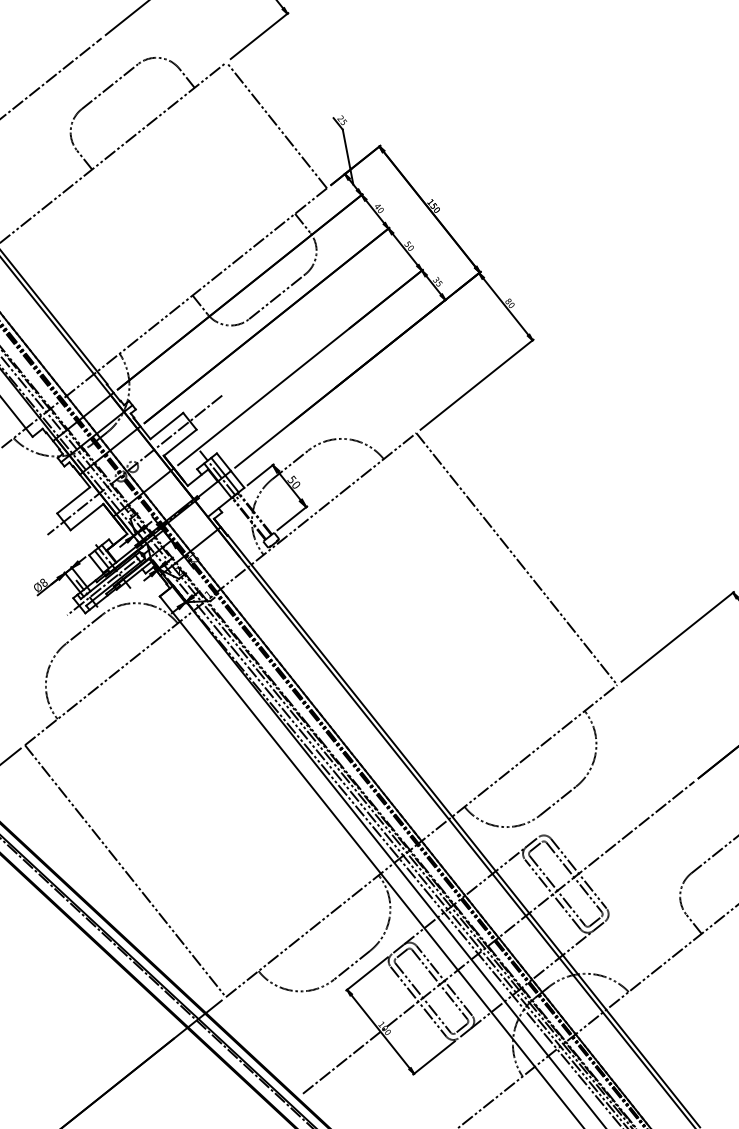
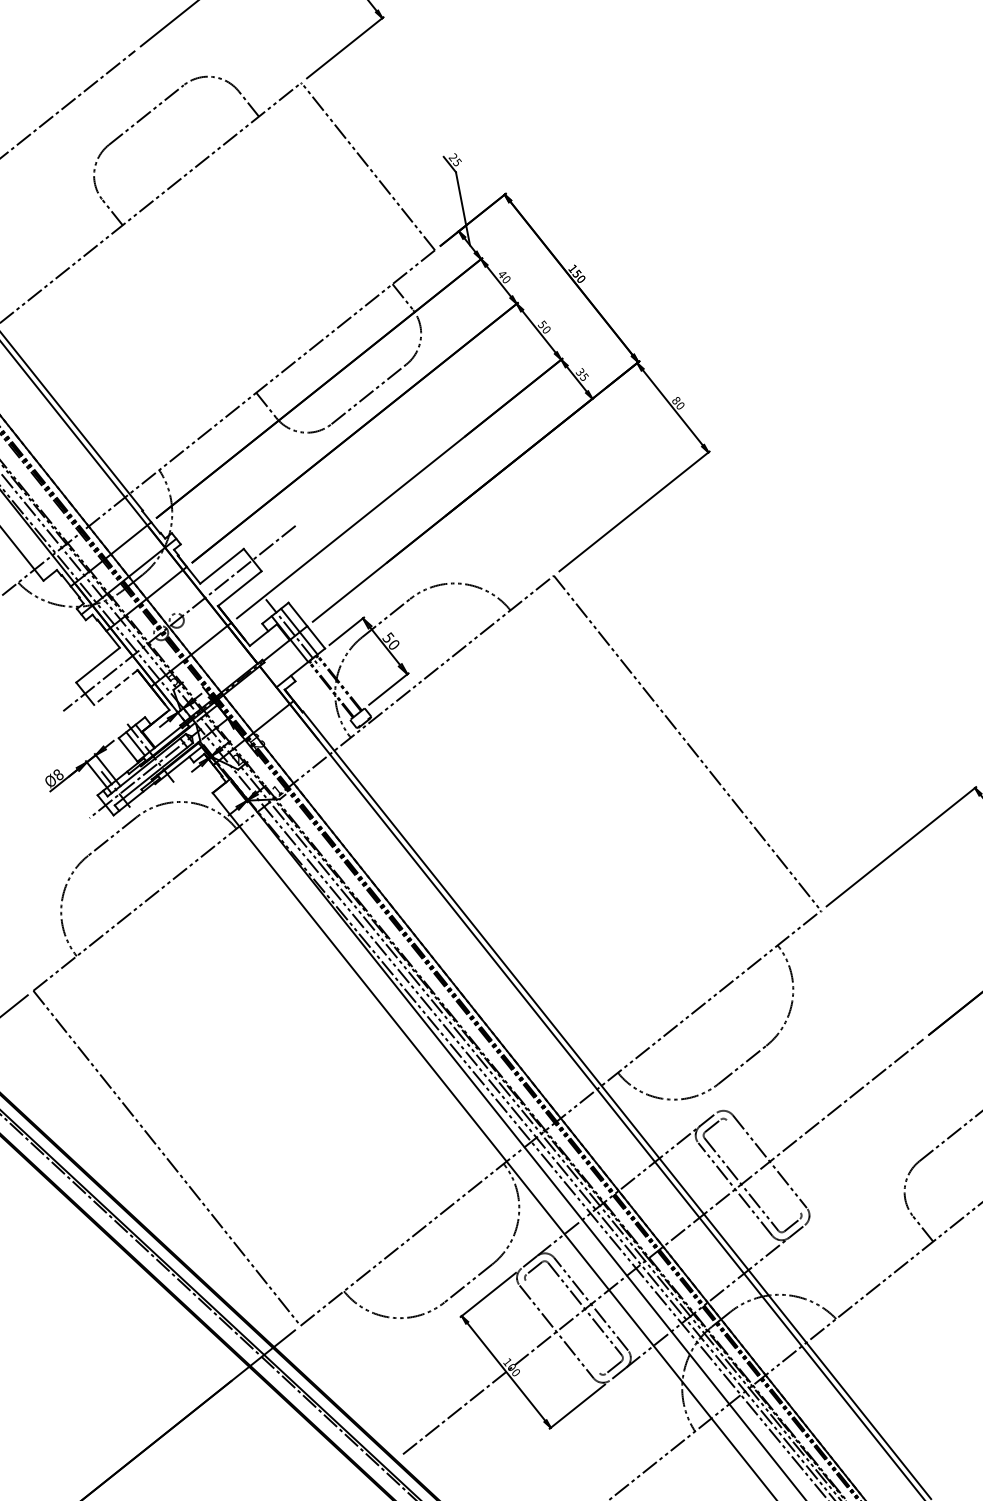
line: (86, 517) -> (115, 687), solid -> dashed
line: (574, 877) -> (763, 1166), removed
line: (422, 997) -> (562, 1326), removed

